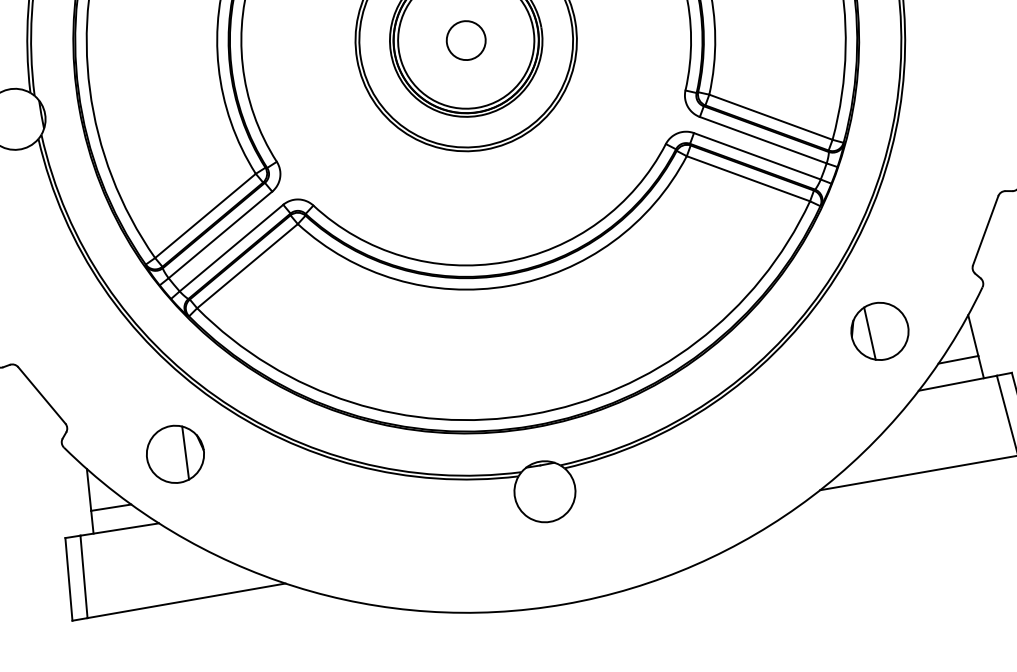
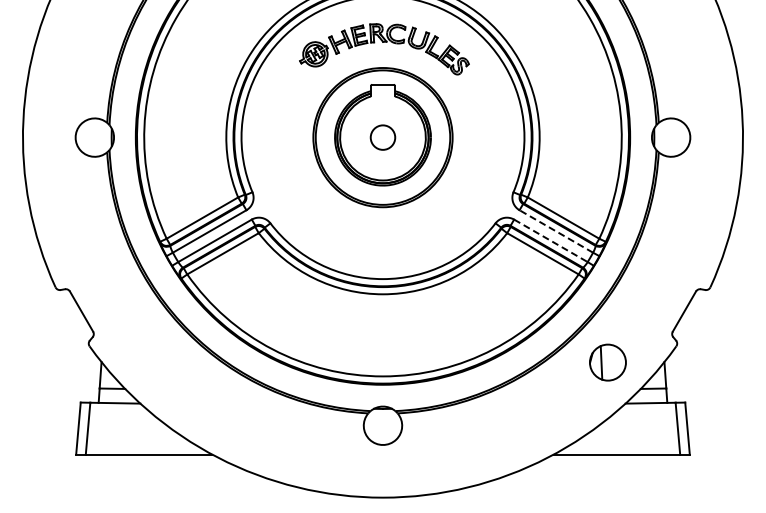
line: (761, 140) -> (555, 231), solid -> dashed
line: (758, 157) -> (551, 241), solid -> dashed
part: (174, 454) -> (157, 362), removed

